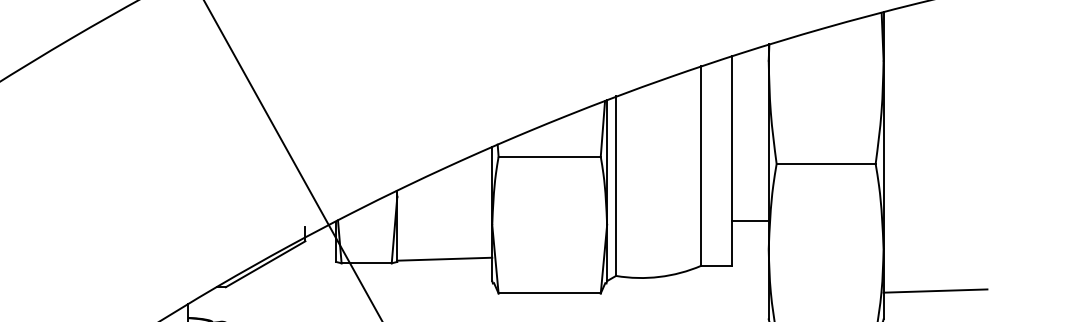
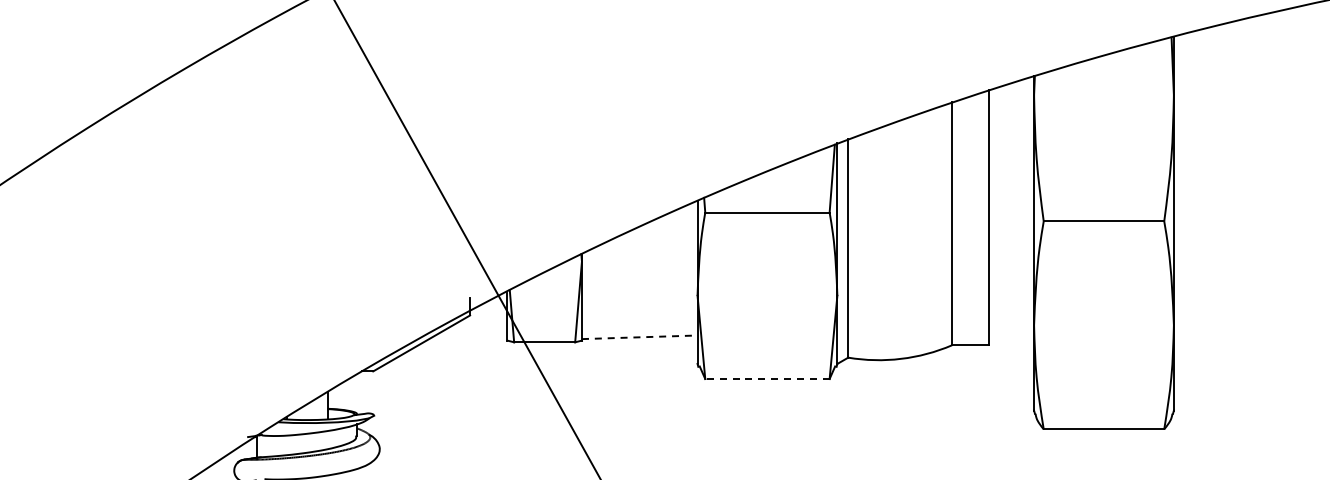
line: (750, 220) -> (1011, 290), removed
line: (444, 259) -> (639, 337), solid -> dashed
line: (935, 291) -> (1236, 376), removed
line: (548, 293) -> (766, 379), solid -> dashed

